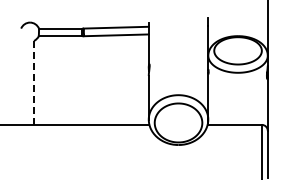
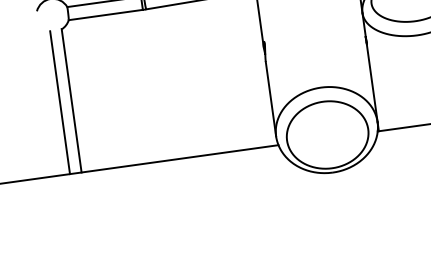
line: (27, 82) -> (60, 101), added
line: (33, 82) -> (70, 100), dashed -> solid

